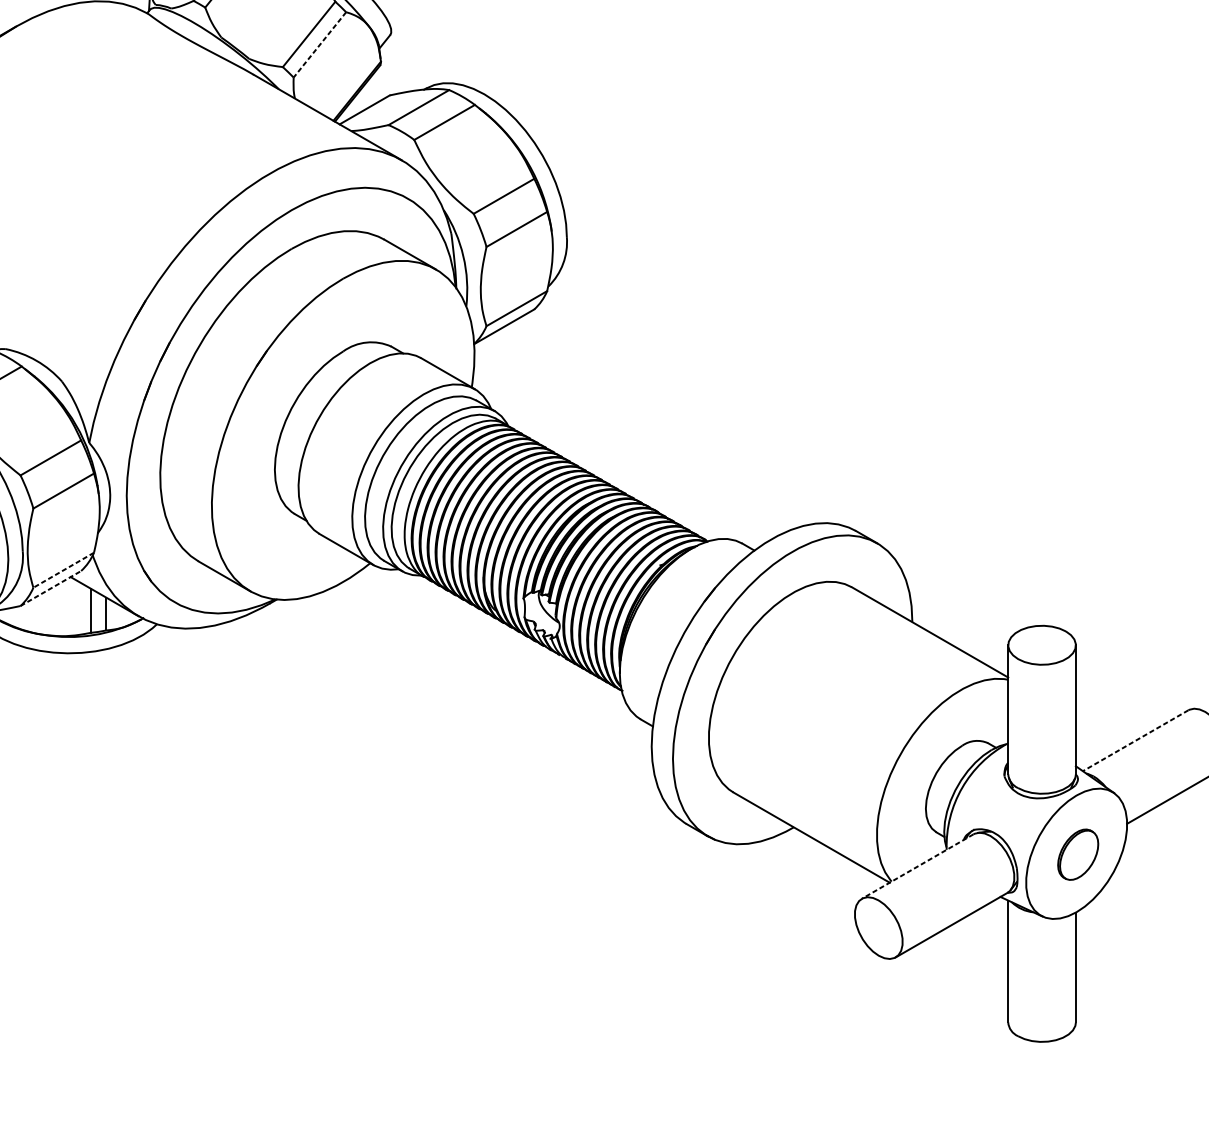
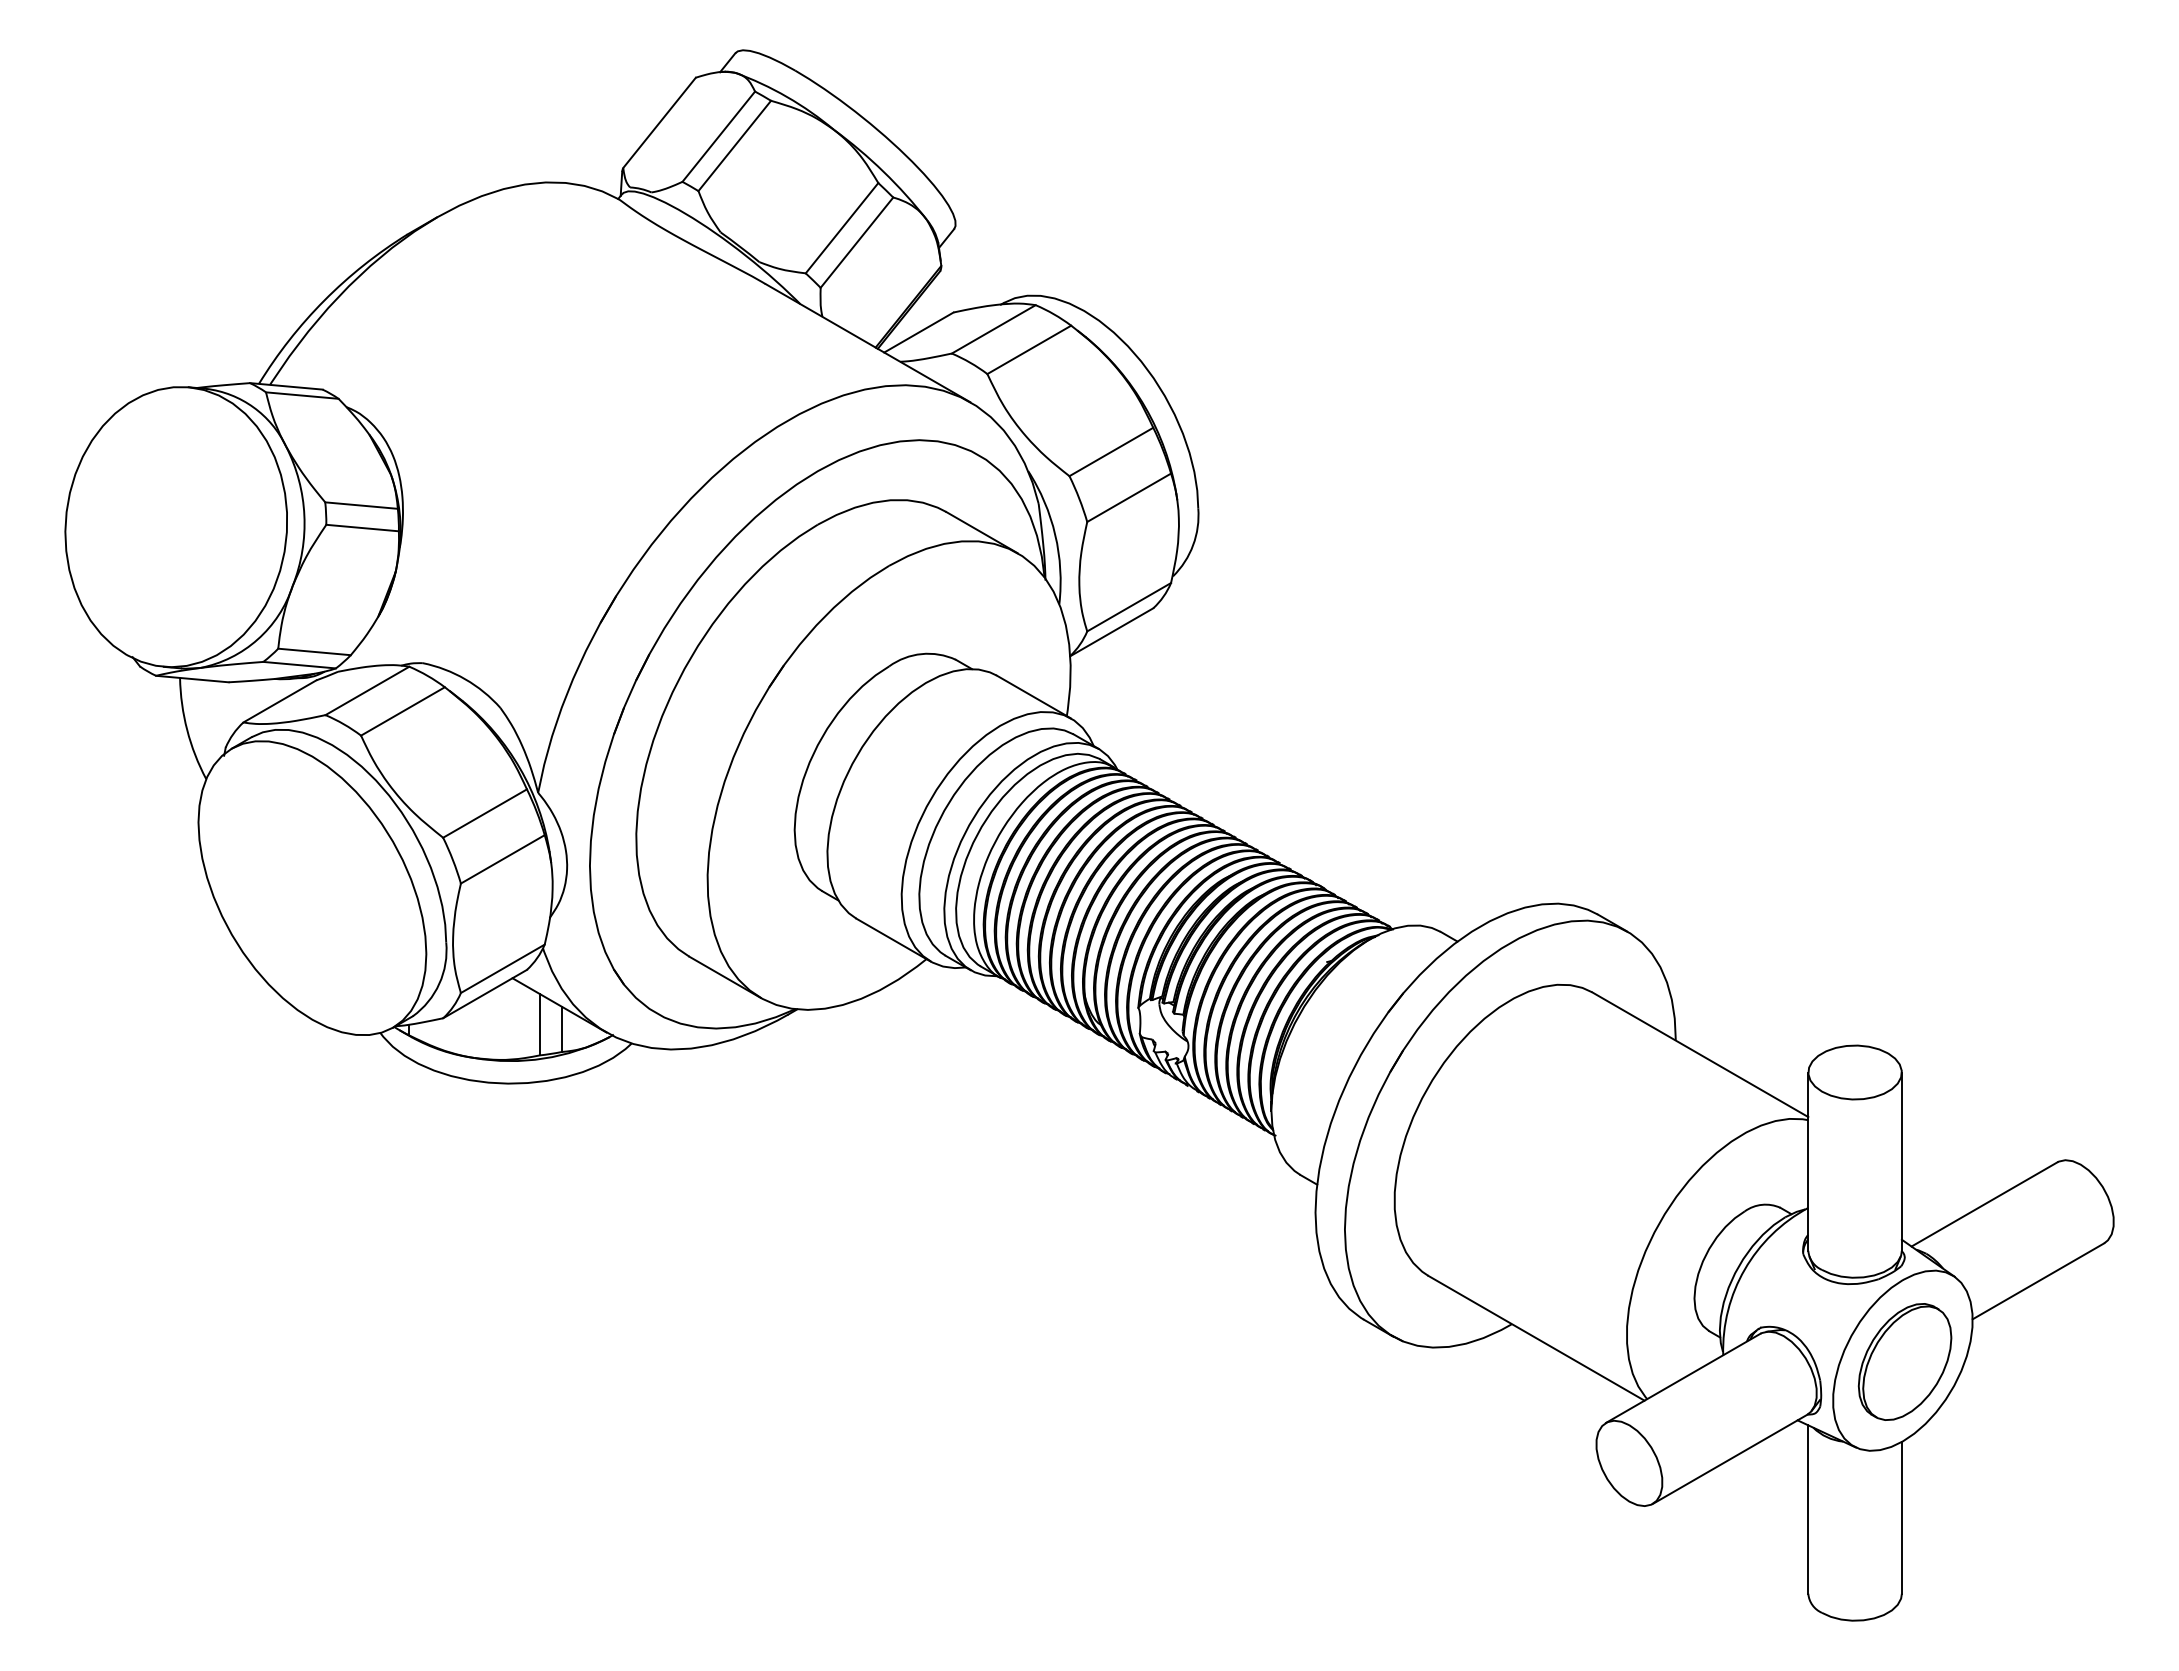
line: (319, 44) -> (856, 242), dashed -> solid
line: (63, 570) -> (502, 969), dashed -> solid
line: (51, 588) -> (485, 993), dashed -> solid
line: (1135, 740) -> (1984, 1204), dashed -> solid
part: (1077, 854) -> (1904, 1361), size x1.67
line: (917, 866) -> (1682, 1378), dashed -> solid

